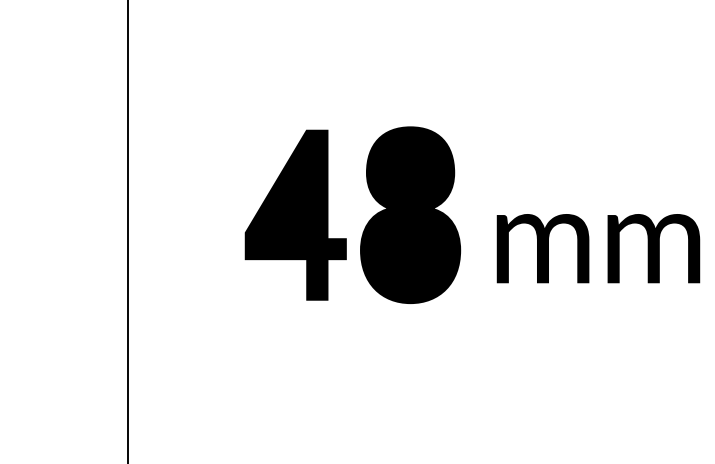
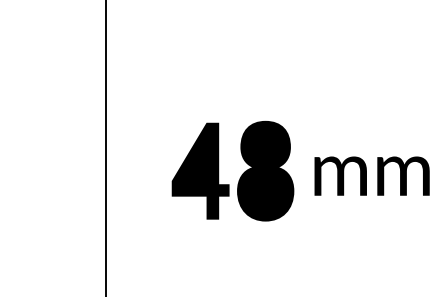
part: (597, 247) -> (371, 175), moved

